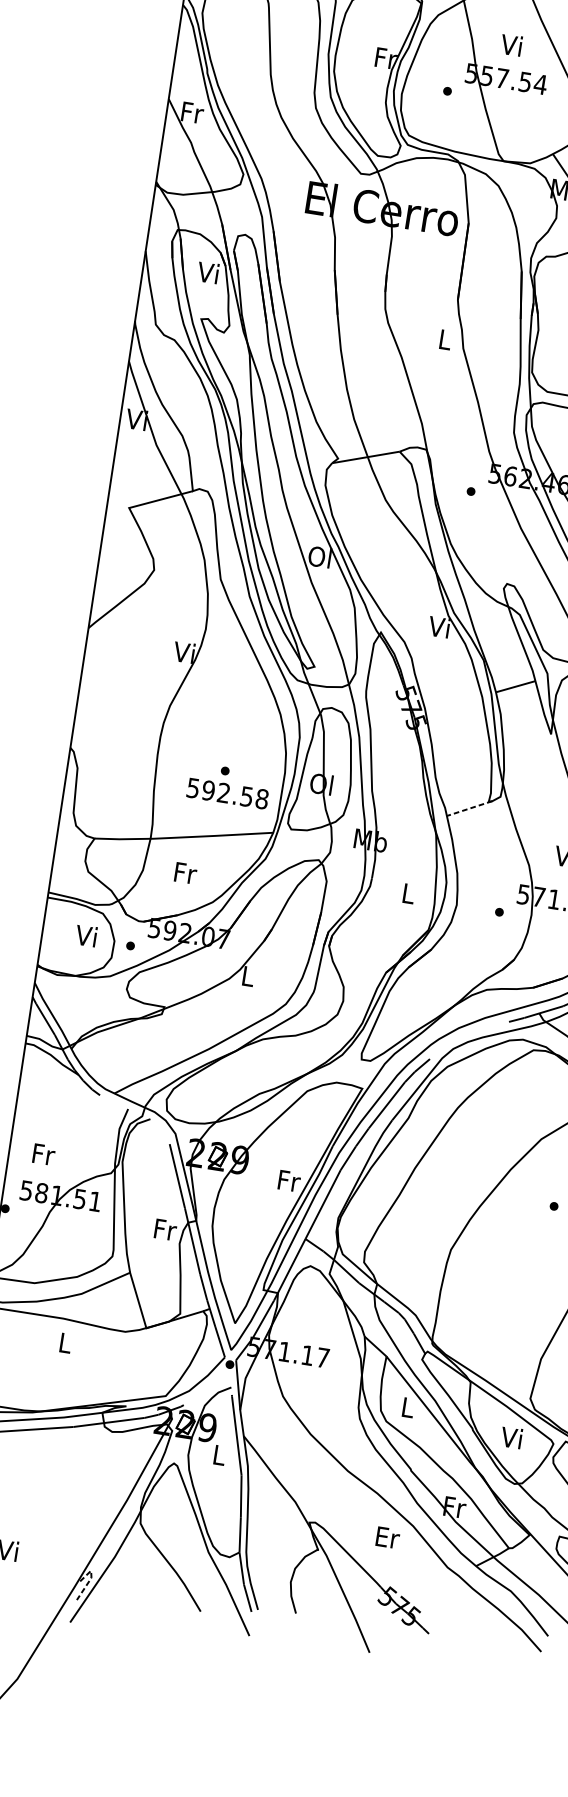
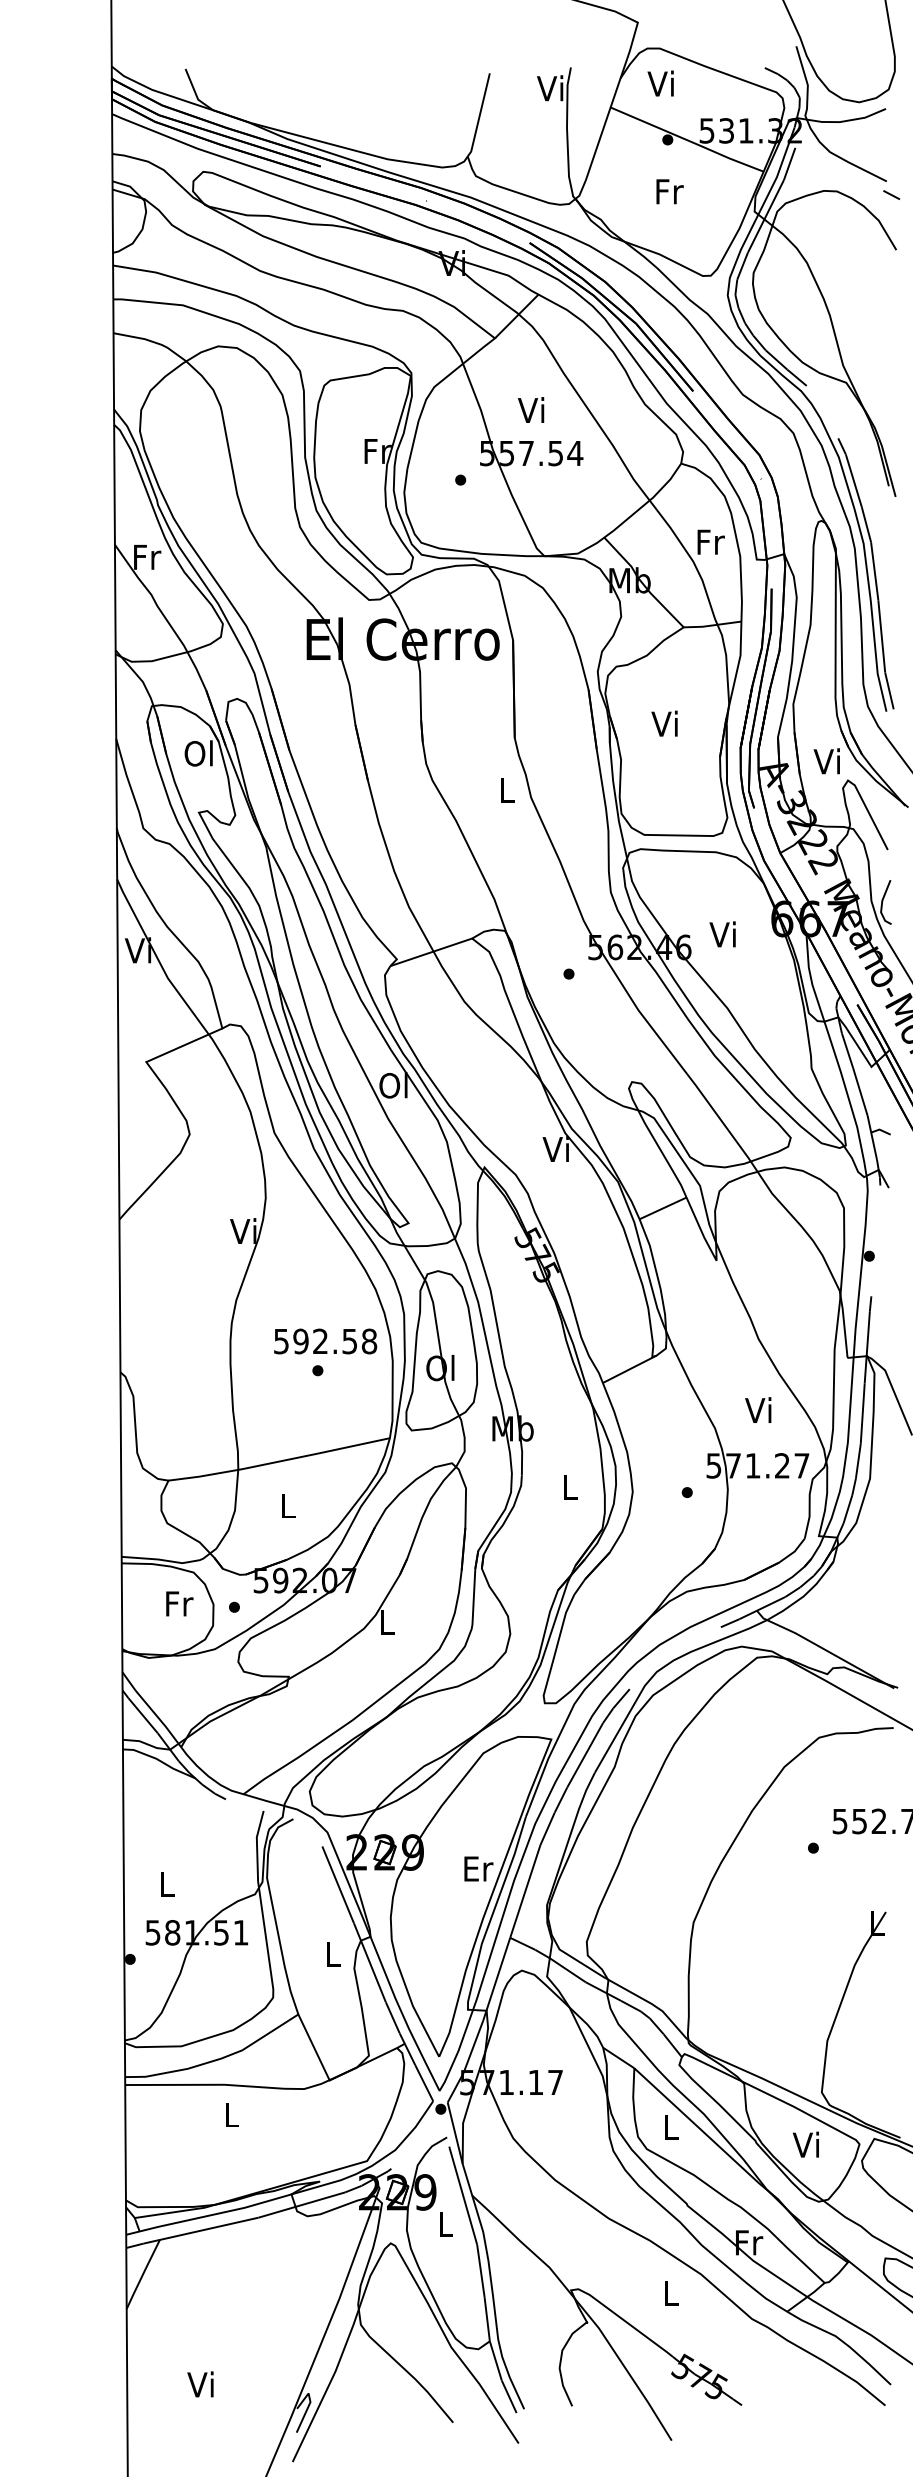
text: (208, 272) -> (198, 753), Vi -> Ol
text: (227, 793) -> (325, 1341), moved
line: (469, 808) -> (629, 1369), dashed -> solid
text: (185, 872) -> (288, 1505), Fr -> L
text: (87, 936) -> (178, 1603), Vi -> Fr
text: (43, 1154) -> (167, 1884), Fr -> L
text: (289, 1180) -> (478, 1868), Fr -> Er
text: (165, 1229) -> (333, 1953), Fr -> L
text: (387, 1537) -> (671, 2293), Er -> L
line: (91, 1578) -> (310, 2403), dashed -> solid

